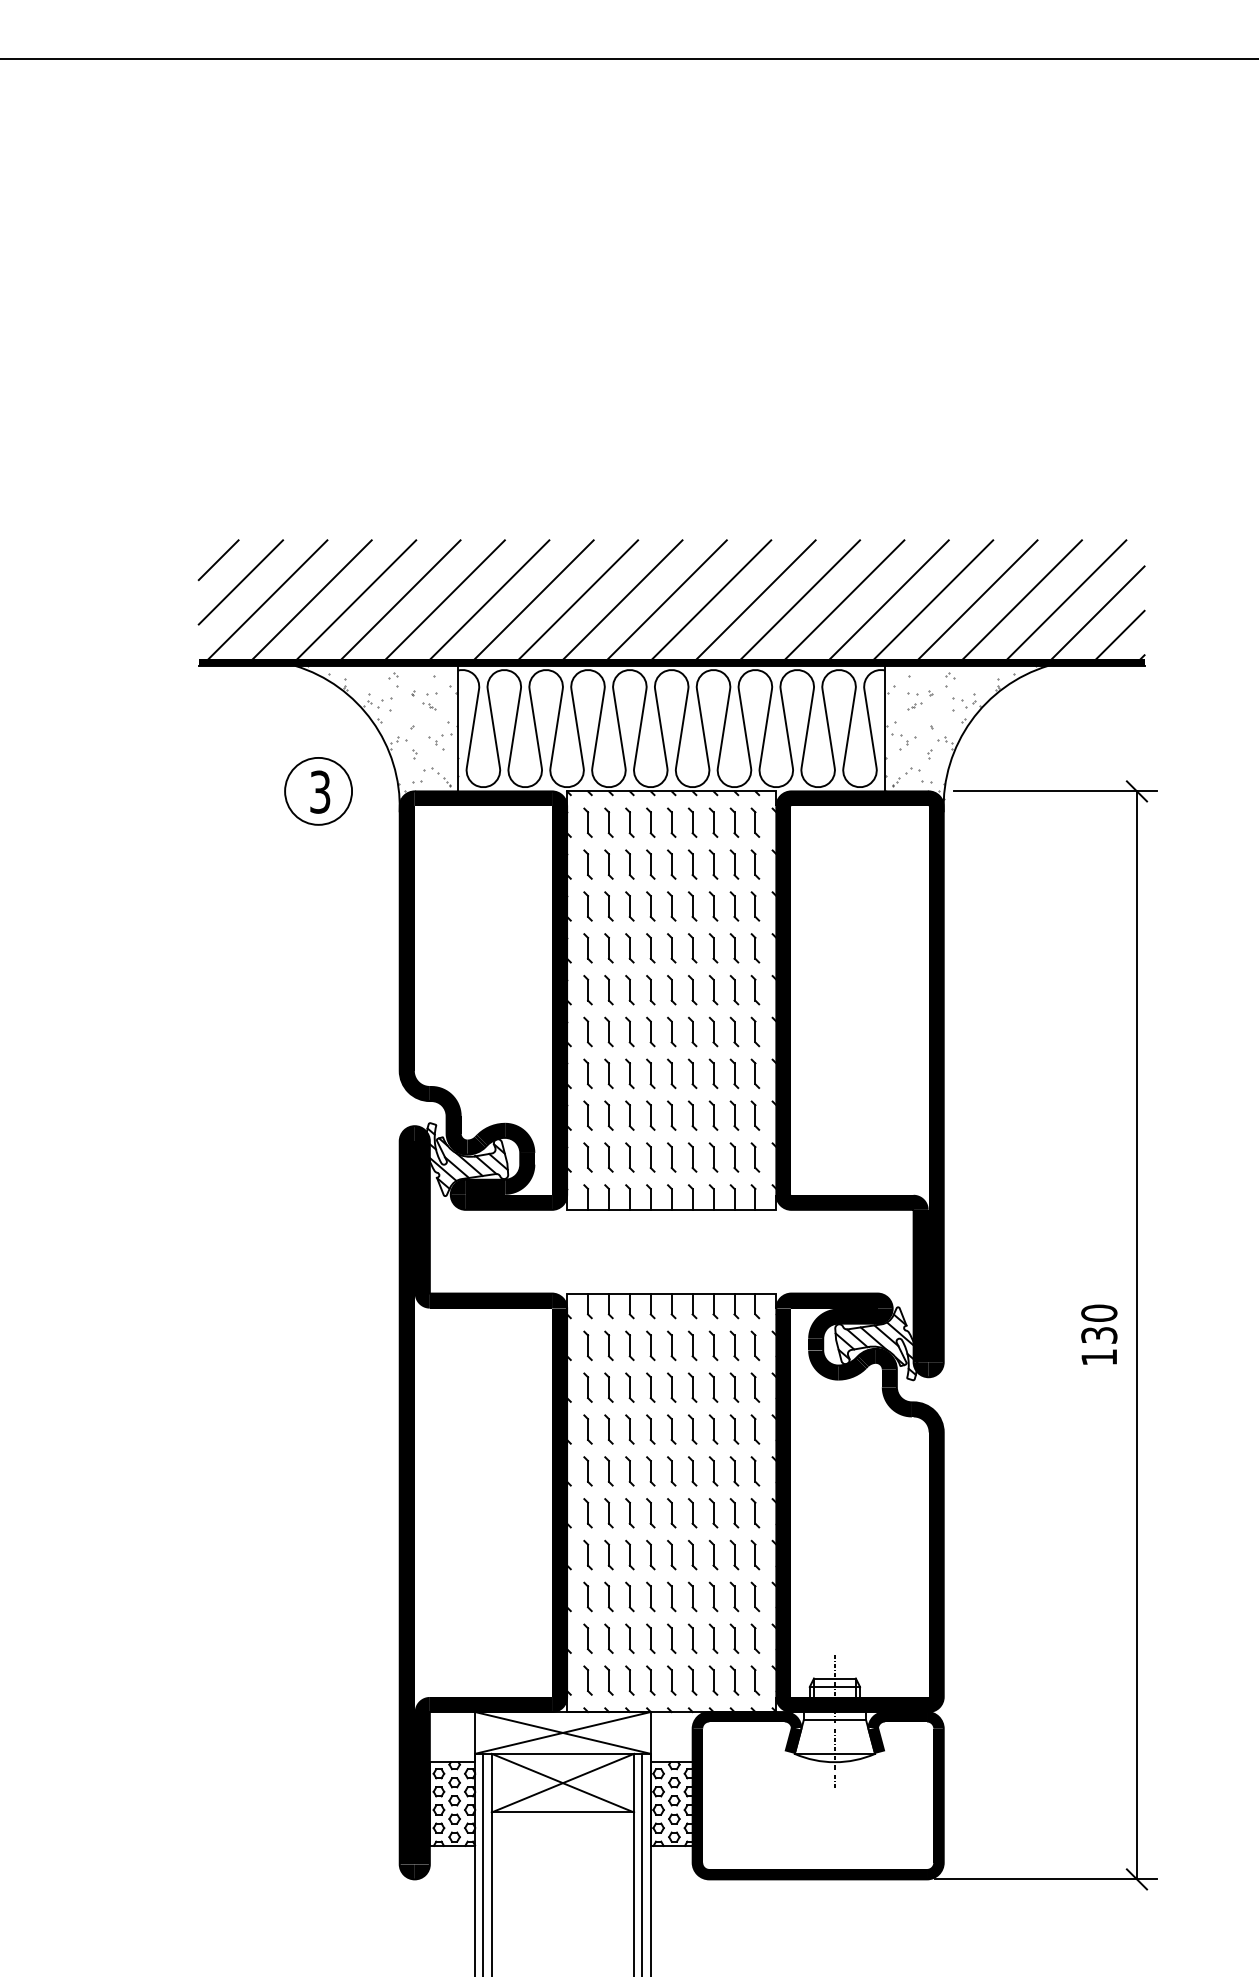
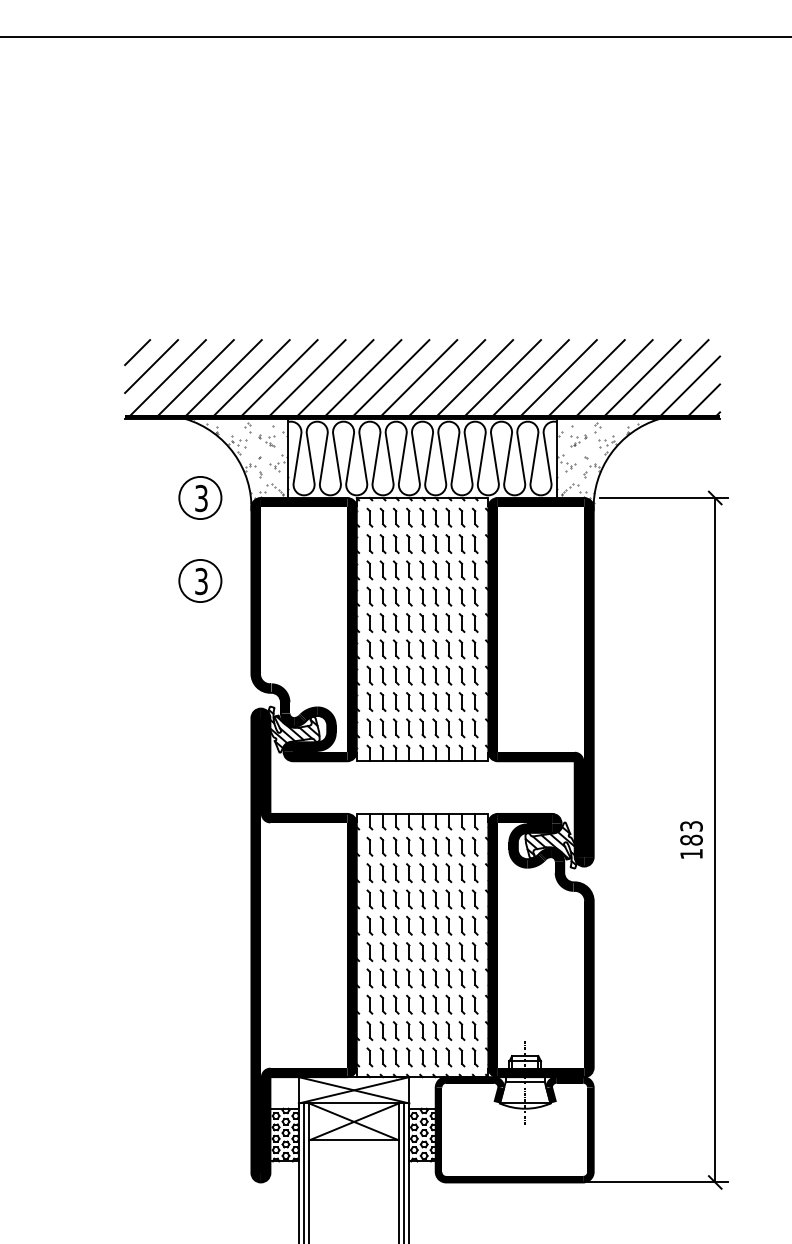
part: (318, 922) -> (200, 580), added
text: (1099, 1323) -> (691, 832), 130 -> 183

